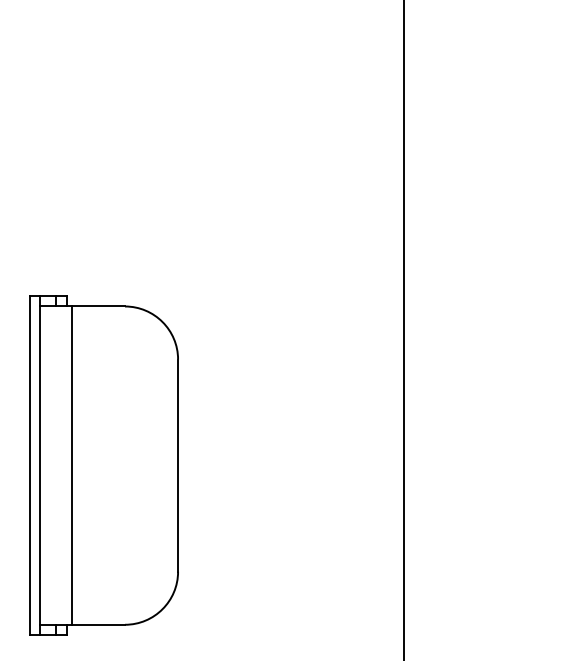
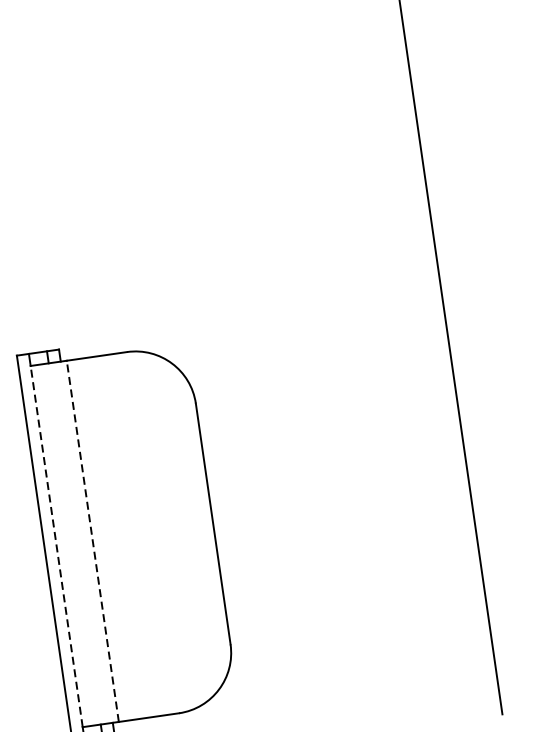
line: (40, 465) -> (57, 546), solid -> dashed
line: (72, 465) -> (93, 541), solid -> dashed

